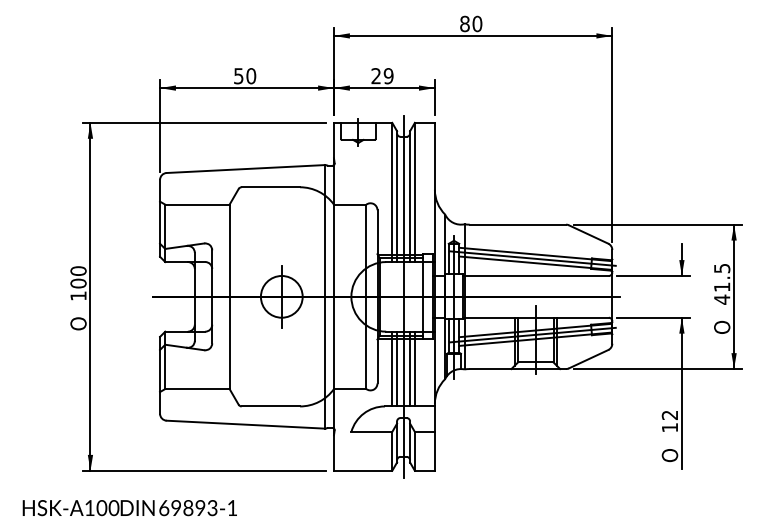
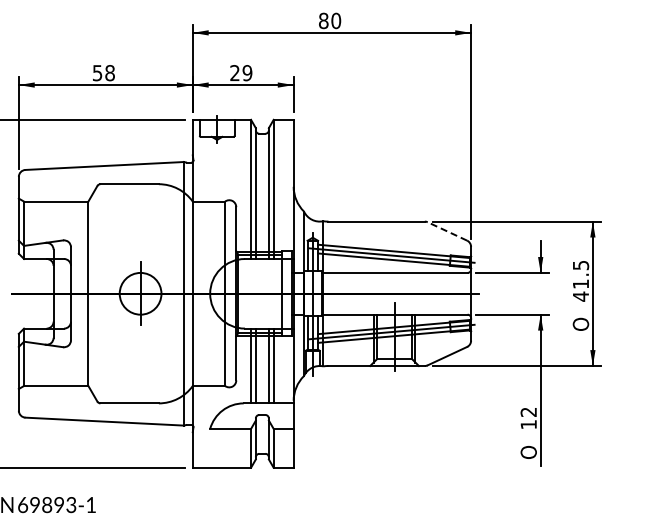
text: (251, 75) -> (110, 72), 50 -> 58
line: (588, 234) -> (447, 231), solid -> dashed
line: (403, 296) -> (262, 293), removed

